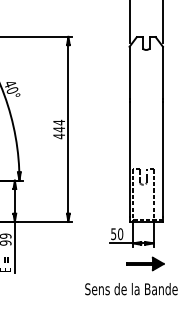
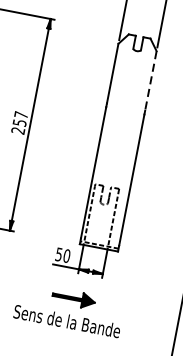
line: (162, 73) -> (150, 81), solid -> dashed
text: (59, 129) -> (20, 122), 444 -> 257
part: (145, 263) -> (74, 298), moved

